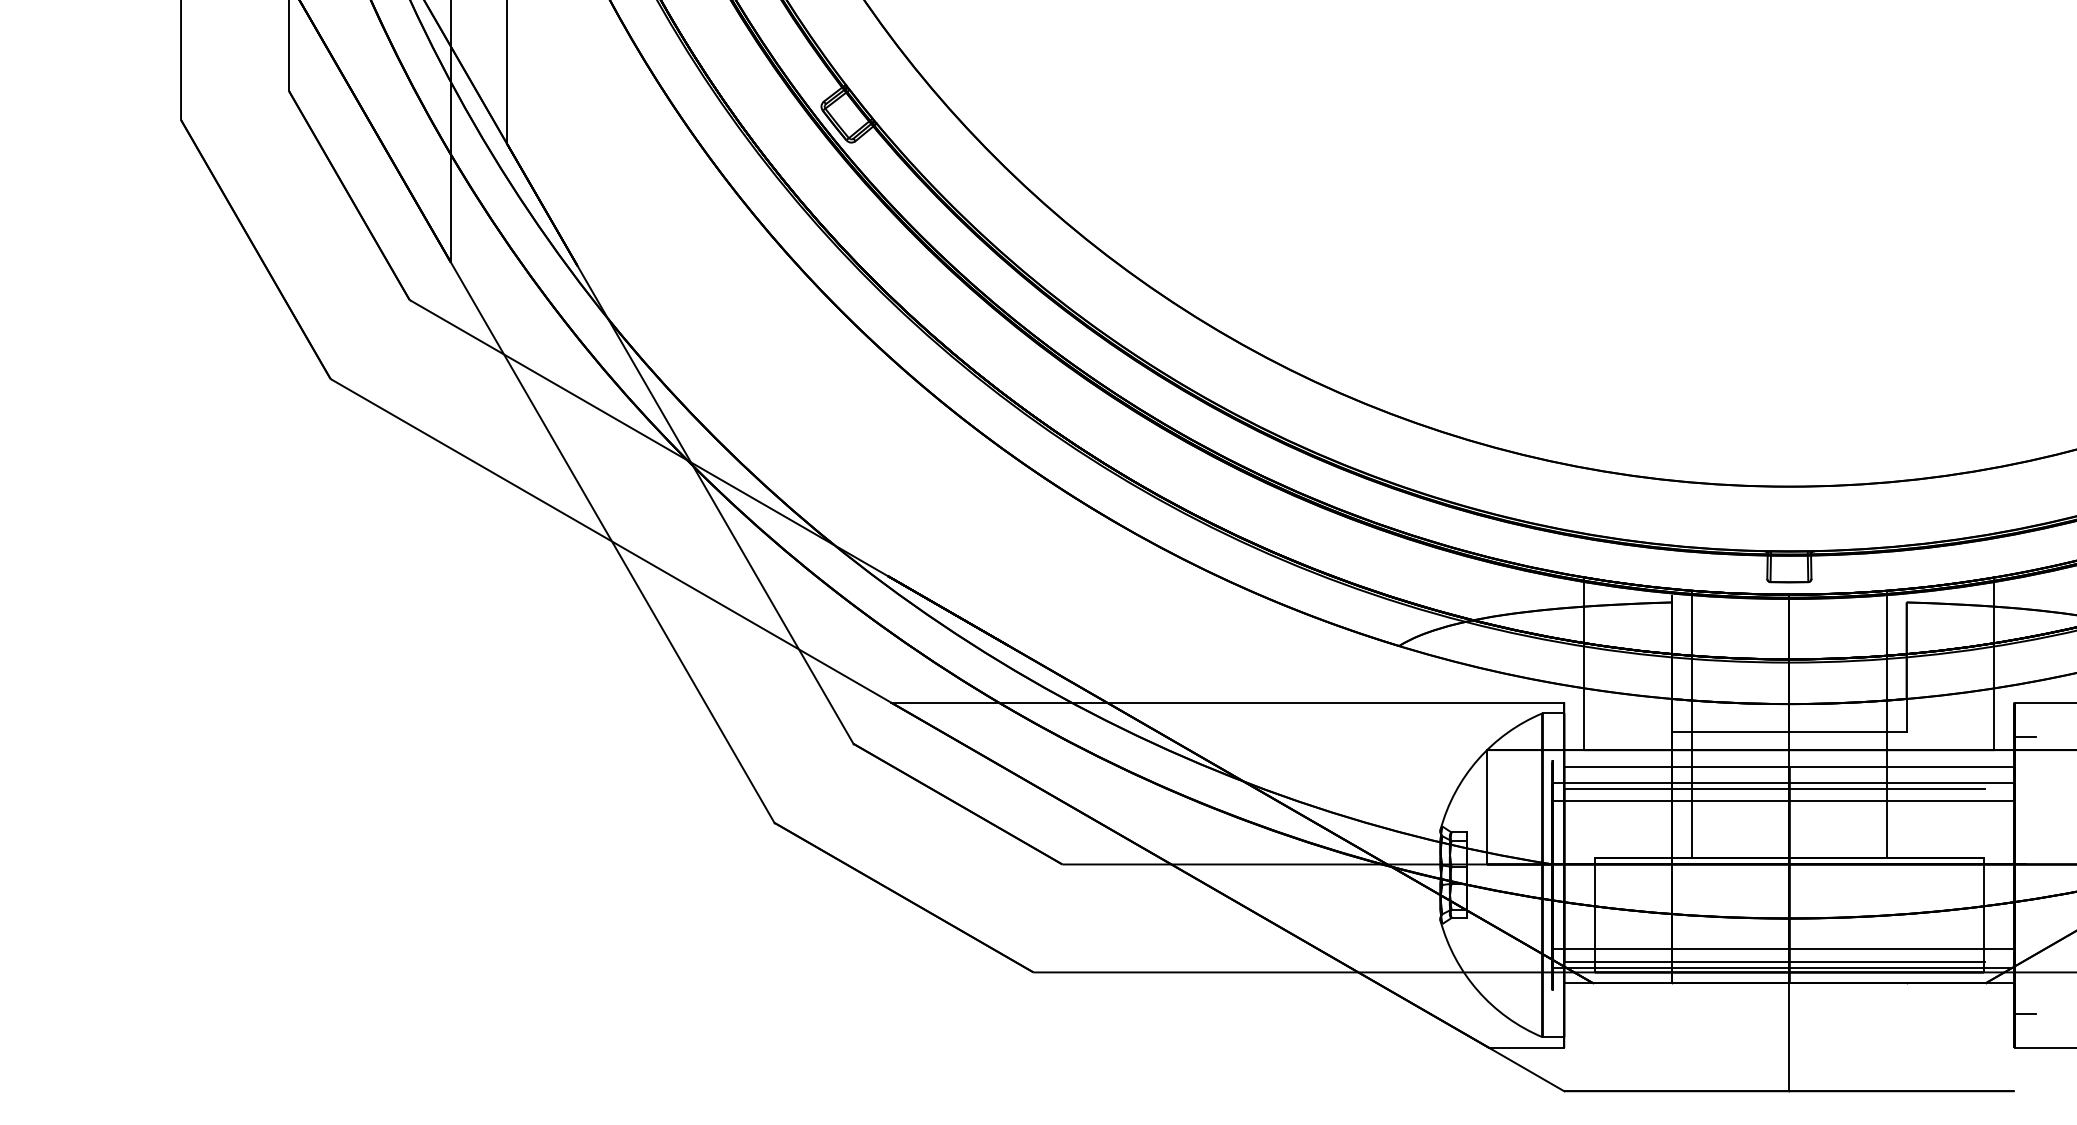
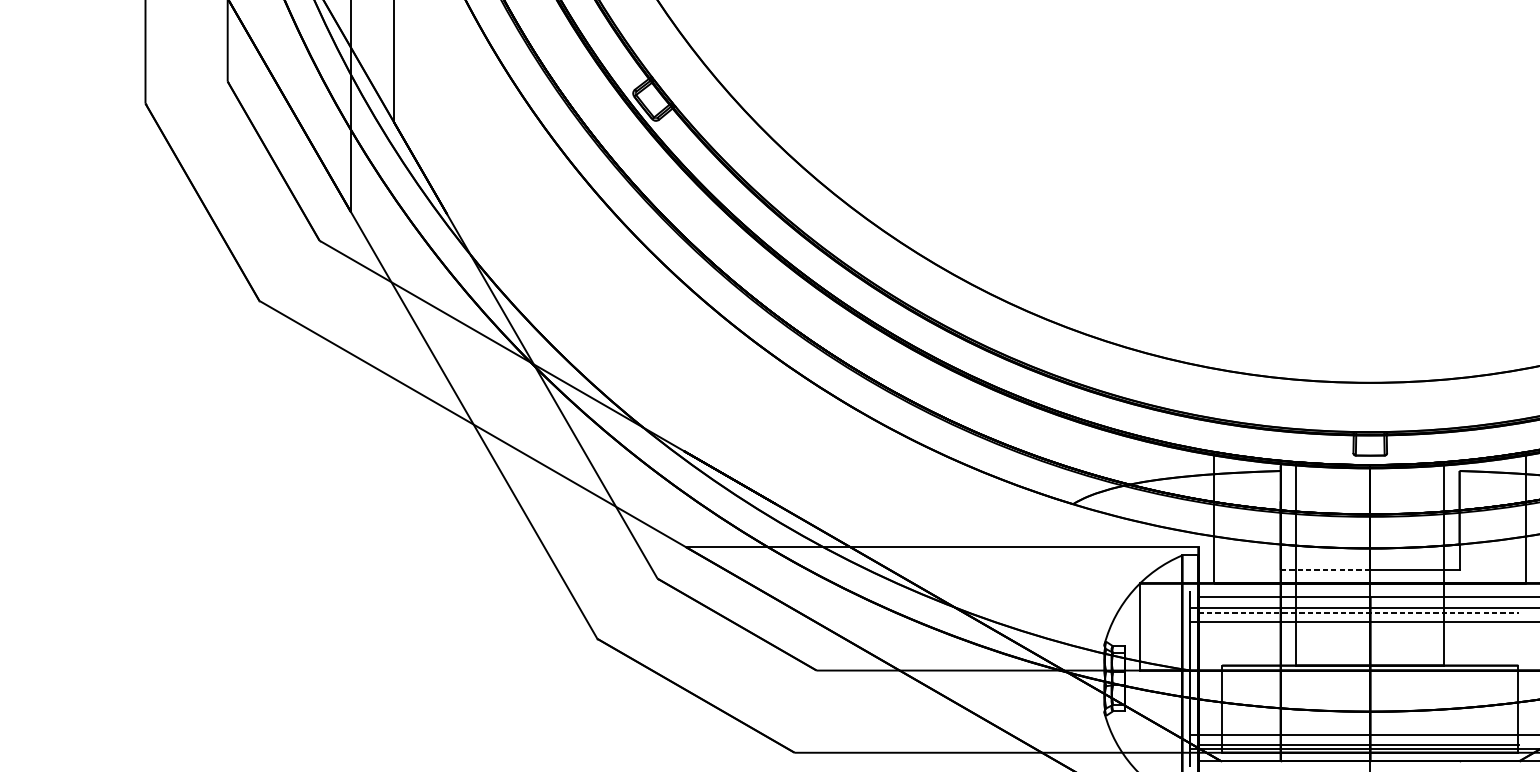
line: (1730, 732) -> (1325, 570), solid -> dashed
line: (1775, 788) -> (1359, 612), solid -> dashed

